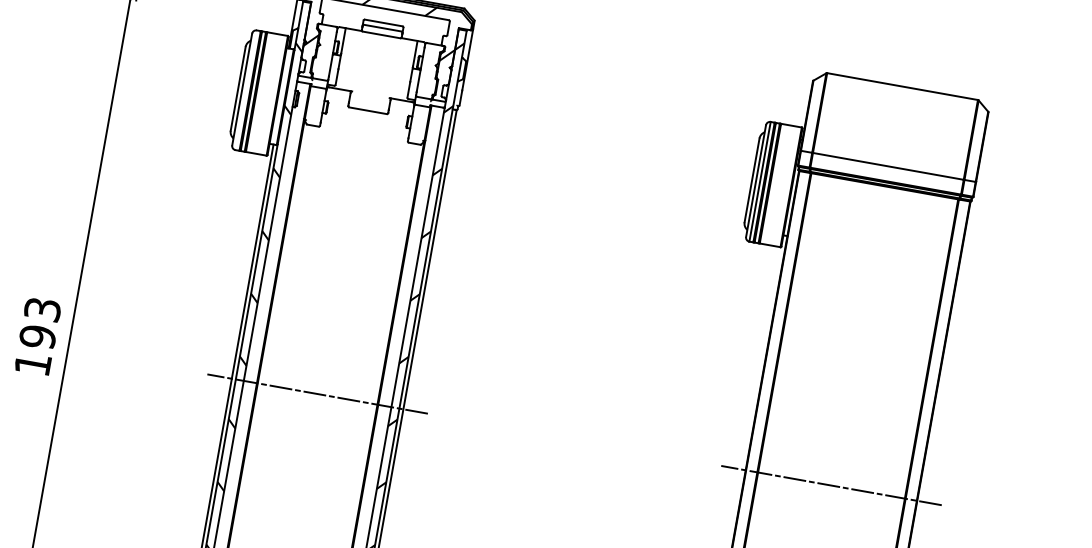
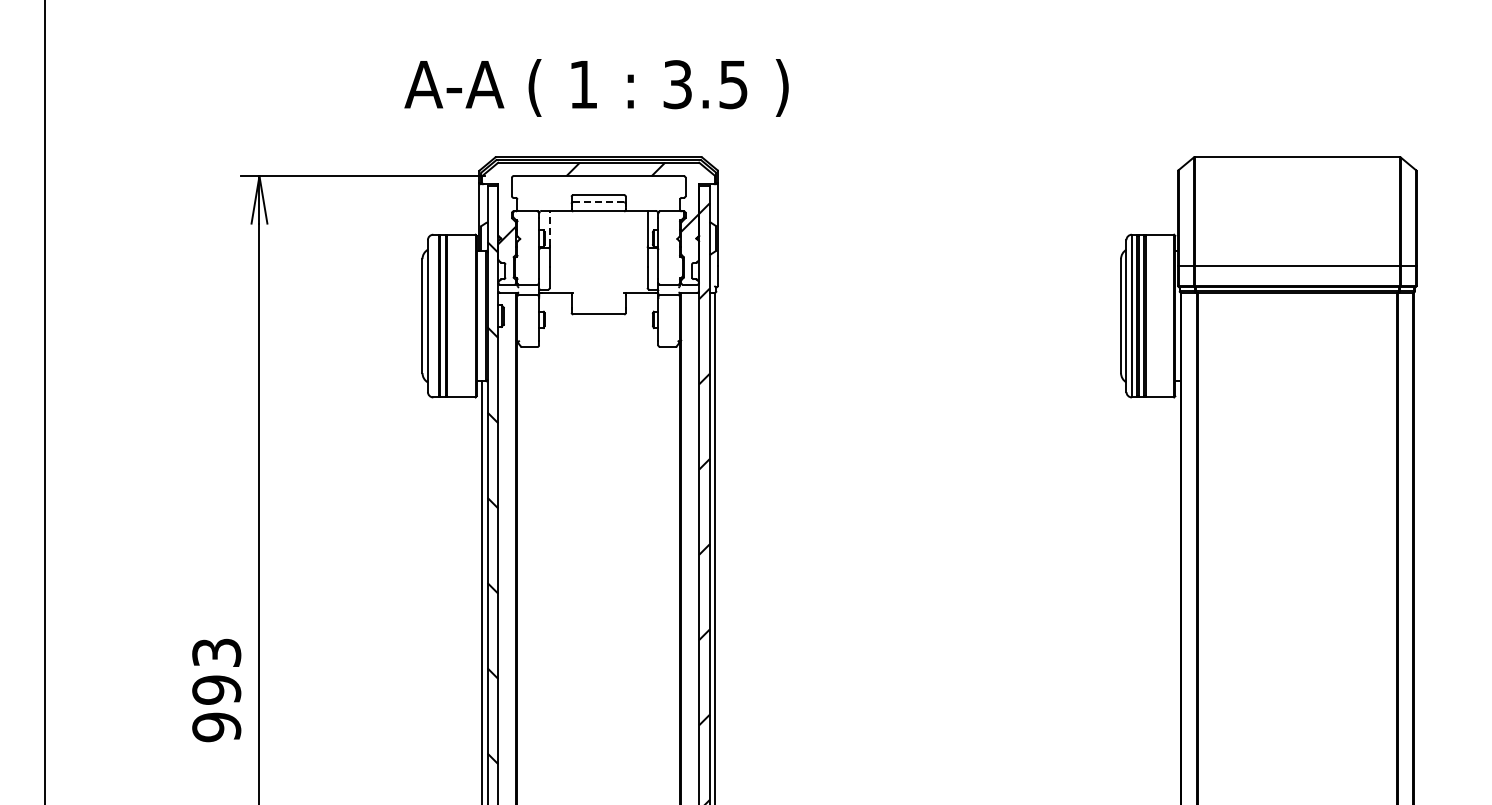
line: (382, 28) -> (598, 202), solid -> dashed
line: (343, 40) -> (549, 227), solid -> dashed
text: (32, 364) -> (216, 727), 193 -> 993
line: (317, 393) -> (598, 699), removed
line: (831, 485) -> (1297, 699), removed

